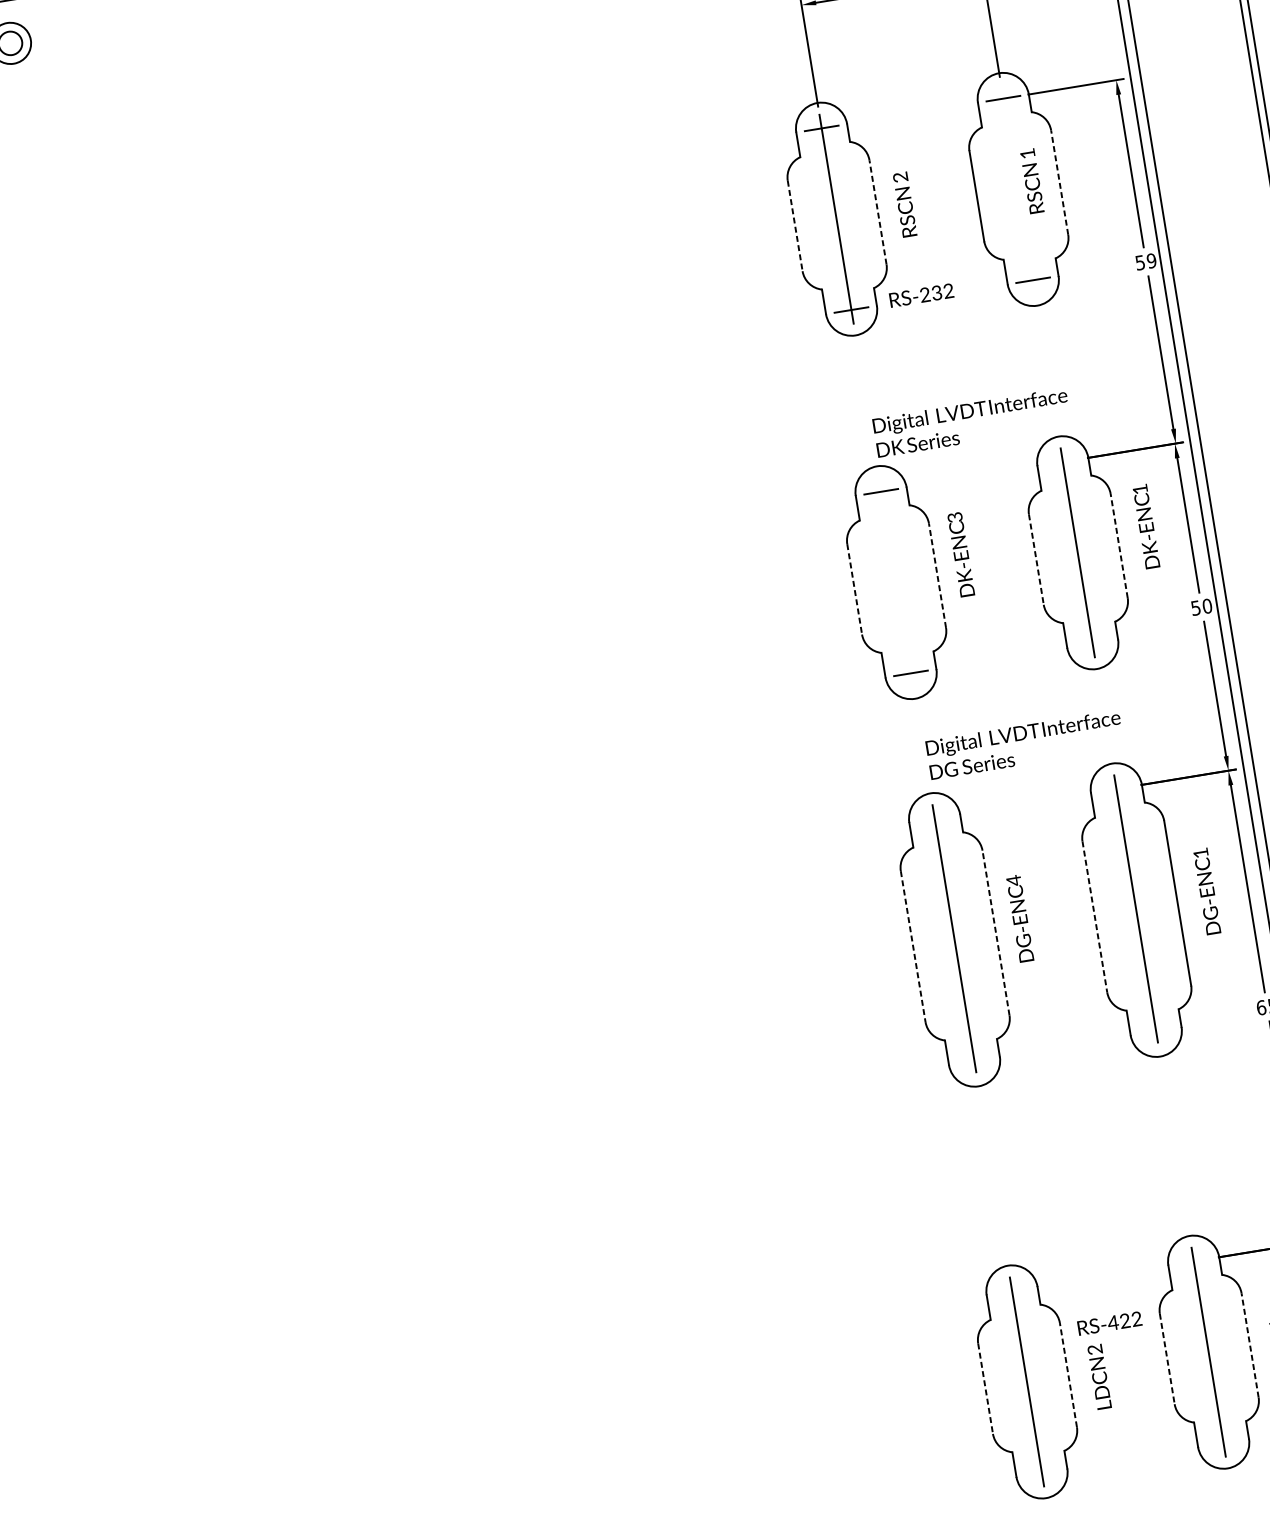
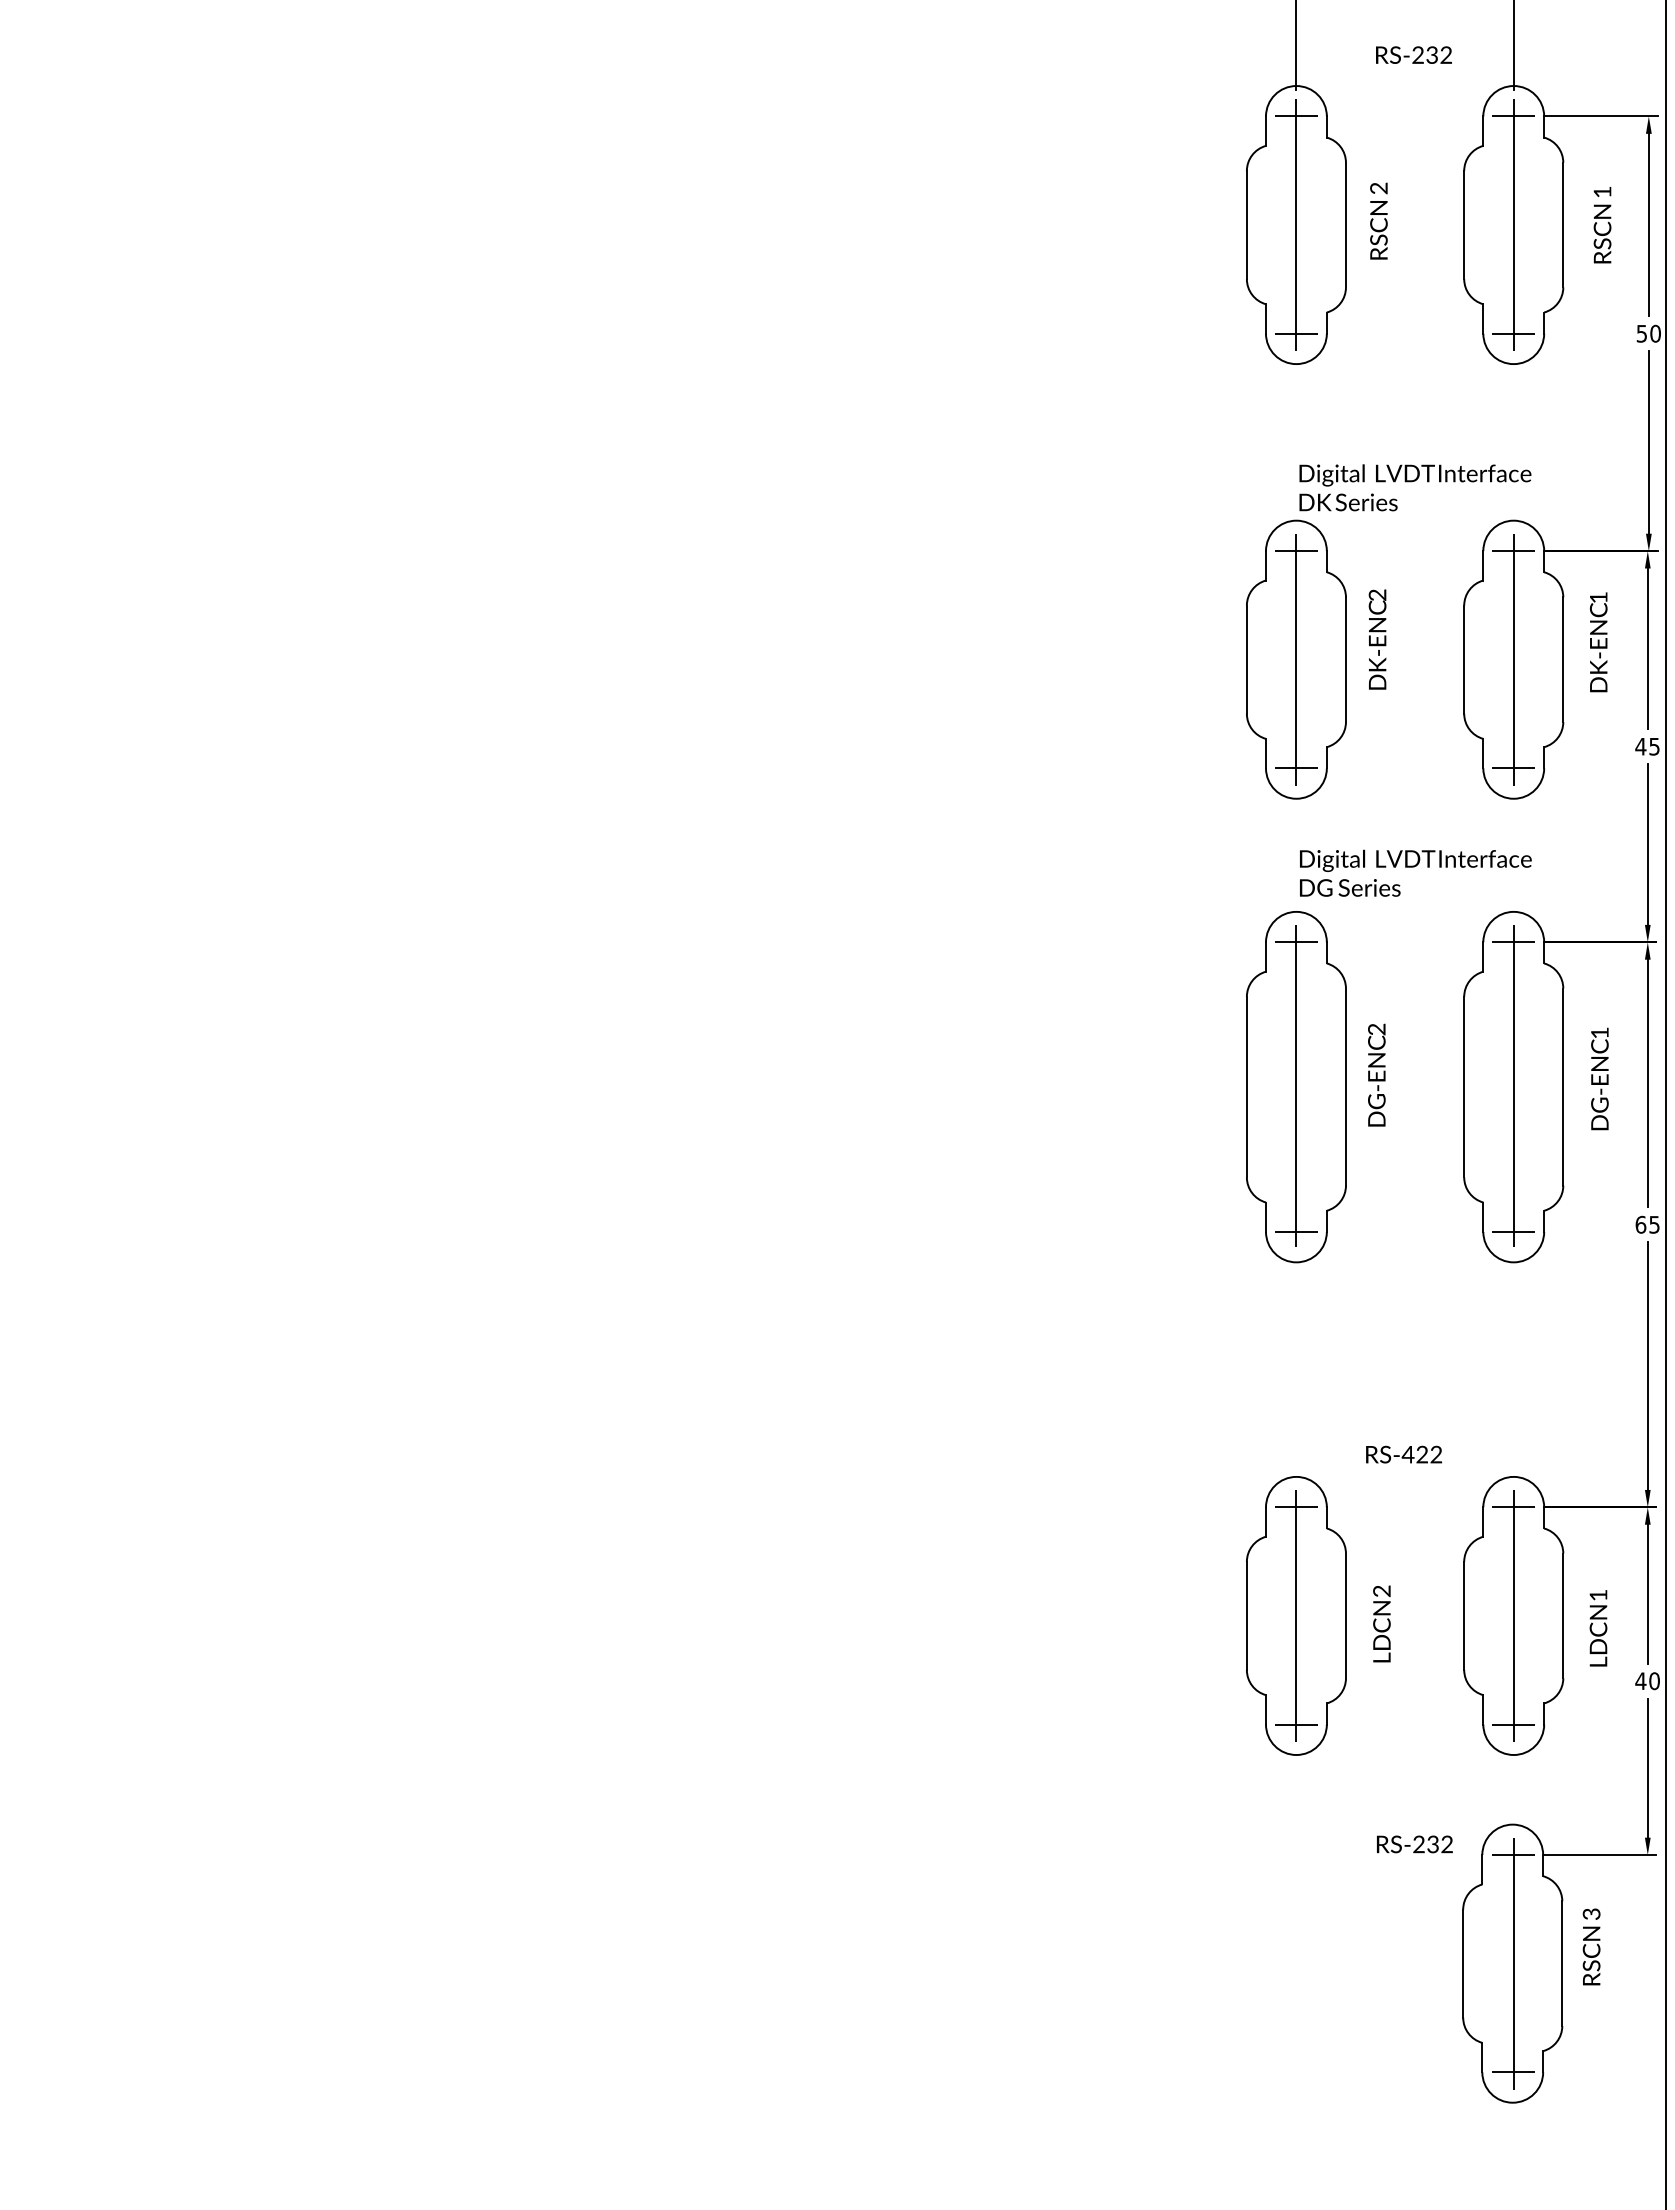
text: (1032, 181) -> (1602, 225), moved
line: (1059, 182) -> (1563, 224), dashed -> solid
line: (1018, 189) -> (1513, 225), added
line: (877, 212) -> (1345, 224), dashed -> solid
line: (794, 226) -> (1246, 225), dashed -> solid
text: (1151, 260) -> (1655, 333), 59 -> 50
text: (921, 295) -> (1413, 54), moved
line: (1062, 462) -> (1513, 551), added
text: (957, 516) -> (1380, 594), 3 -> 2
line: (1119, 545) -> (1563, 659), dashed -> solid
line: (1036, 560) -> (1464, 660), dashed -> solid
line: (937, 575) -> (1345, 659), dashed -> solid
line: (896, 582) -> (1296, 659), added
line: (854, 590) -> (1246, 660), dashed -> solid
text: (1201, 607) -> (1647, 746), 50 -> 45
line: (1092, 643) -> (1513, 768), added
line: (1116, 789) -> (1513, 942), added
line: (934, 818) -> (1296, 942), added
text: (1013, 880) -> (1376, 1029), 4 -> 2
line: (1095, 917) -> (1464, 1087), dashed -> solid
line: (995, 933) -> (1345, 1087), dashed -> solid
line: (912, 947) -> (1246, 1087), dashed -> solid
line: (1155, 1030) -> (1513, 1231), added
line: (974, 1060) -> (1296, 1231), added
line: (1193, 1261) -> (1513, 1507), added
line: (1012, 1291) -> (1296, 1507), added
text: (1110, 1323) -> (1404, 1454), moved
line: (1250, 1345) -> (1563, 1615), dashed -> solid
line: (1167, 1359) -> (1464, 1616), dashed -> solid
line: (1067, 1374) -> (1345, 1615), dashed -> solid
line: (985, 1389) -> (1246, 1616), dashed -> solid
line: (1223, 1442) -> (1513, 1724), added
line: (1041, 1472) -> (1296, 1724), added

